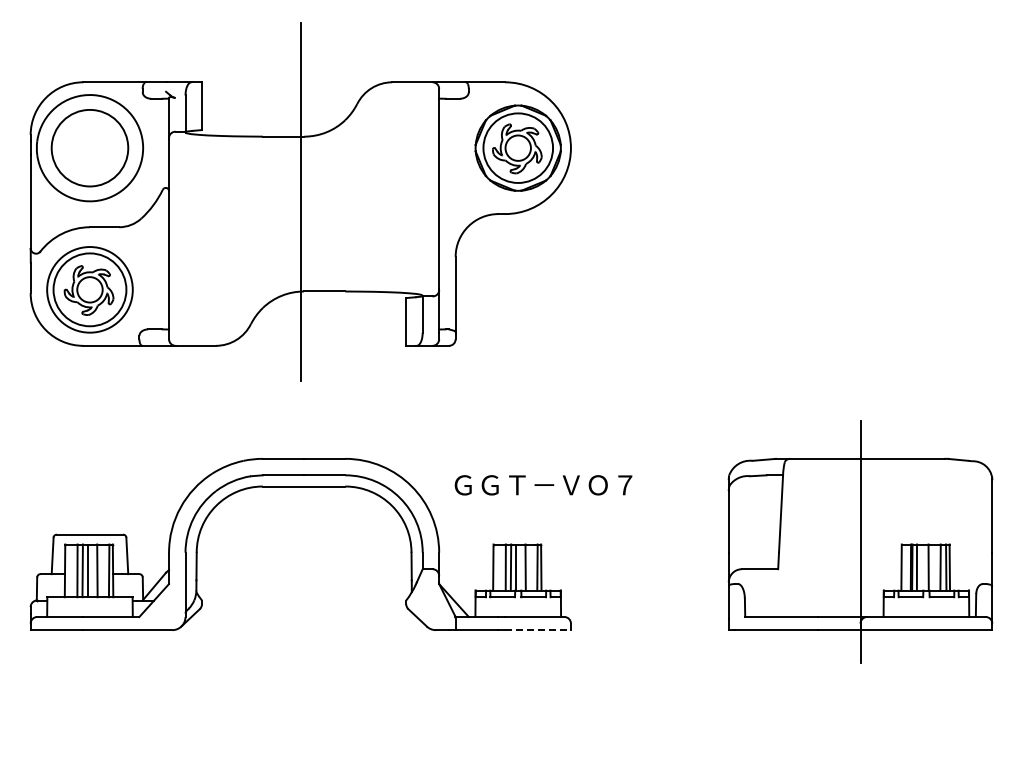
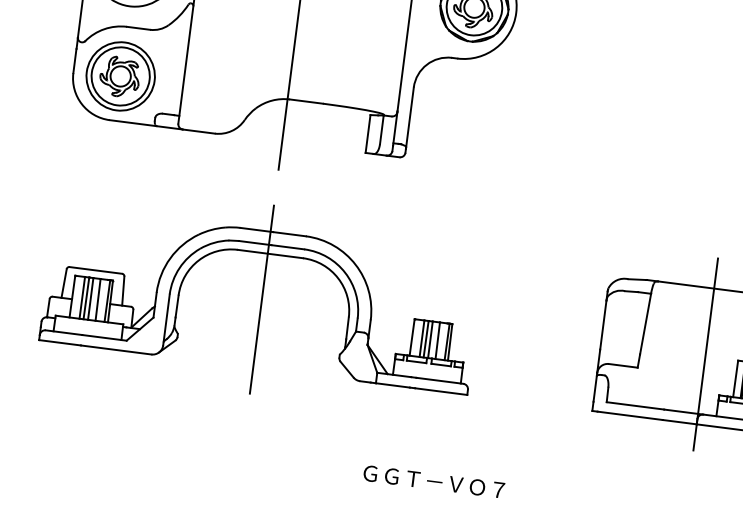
text: (543, 485) -> (434, 481), moved
line: (300, 544) -> (261, 299), added
line: (538, 630) -> (441, 391), dashed -> solid

